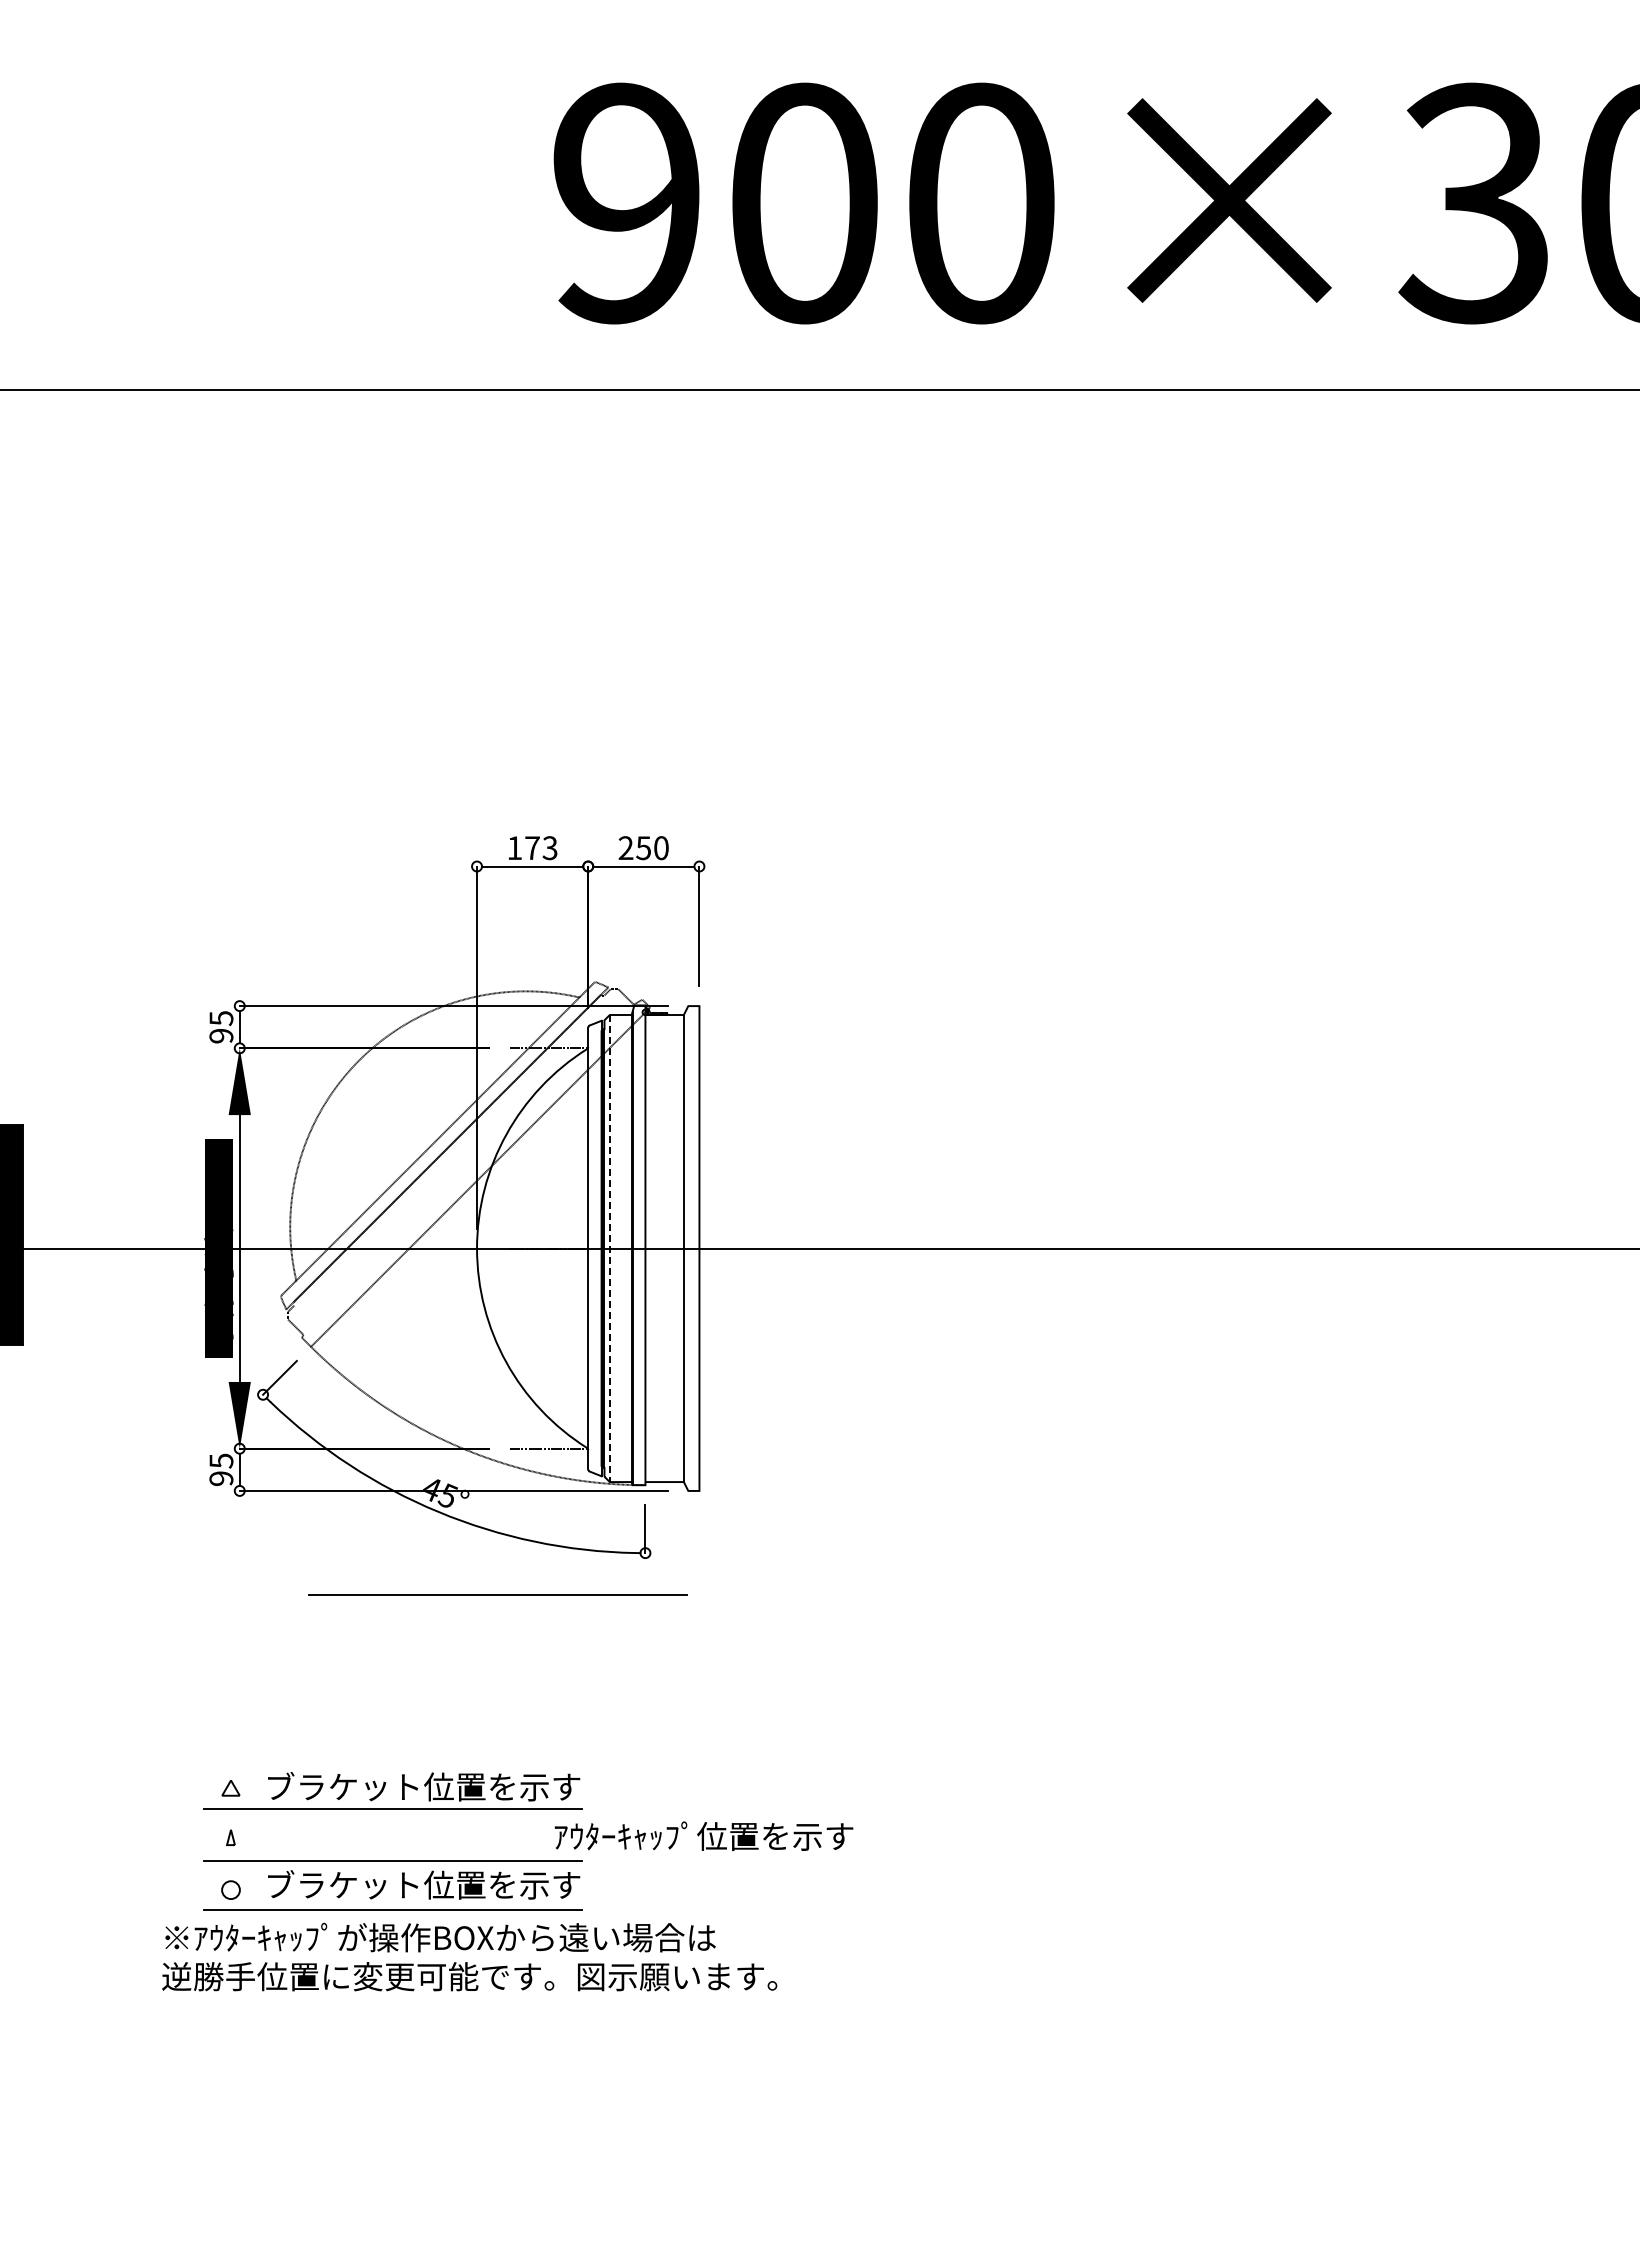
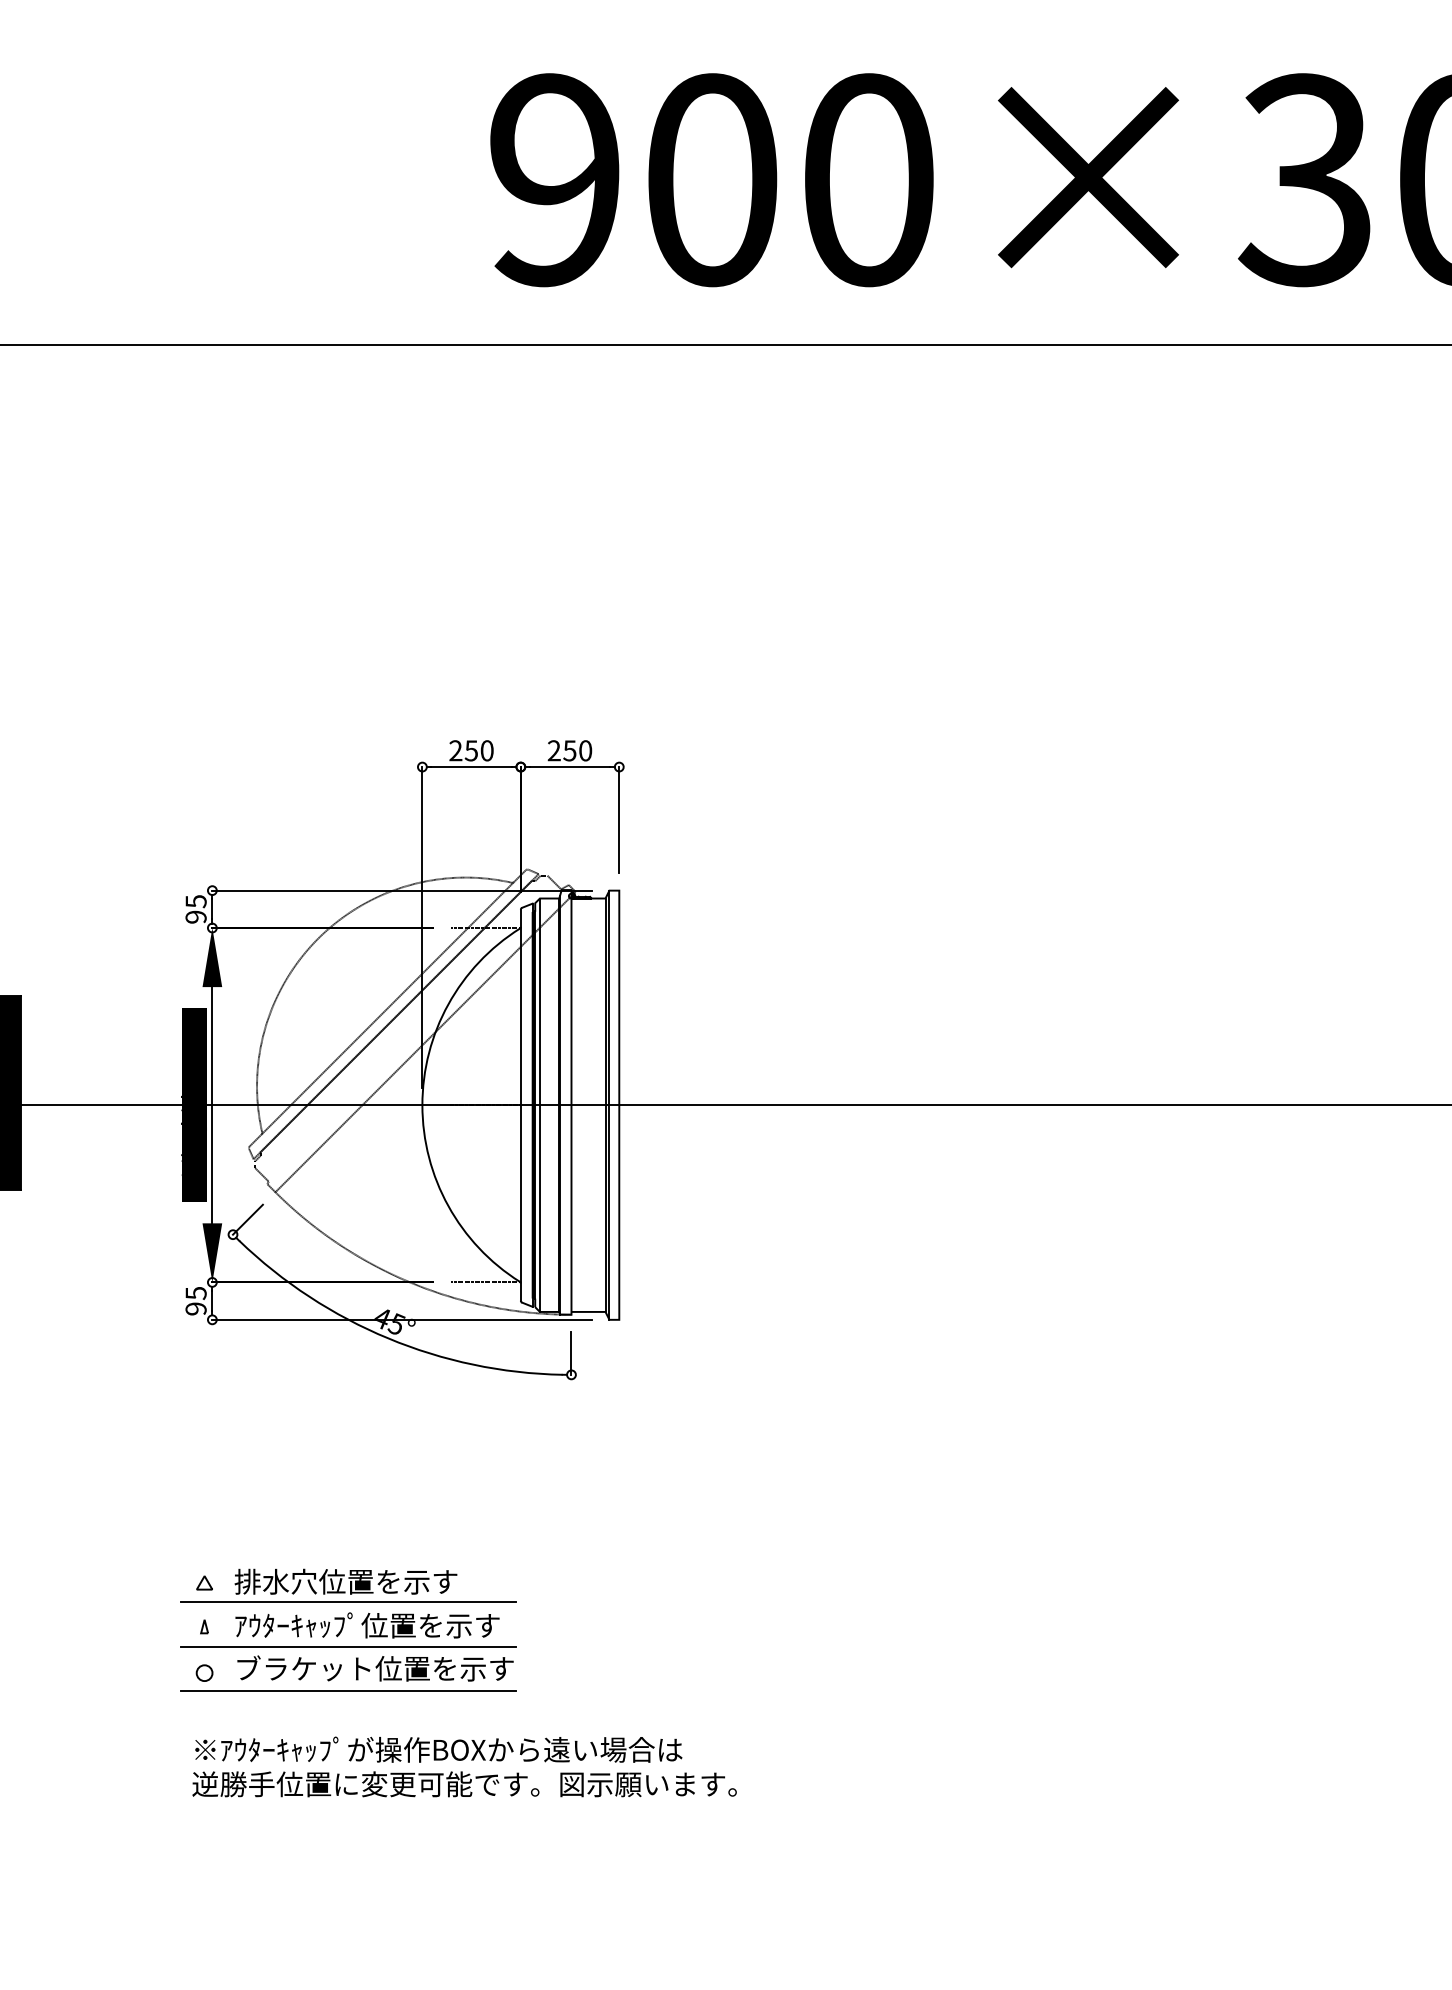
text: (532, 848) -> (471, 751), 173 -> 250
line: (609, 1248) -> (539, 1105), dashed -> solid
line: (688, 1248) -> (609, 1105), added
line: (497, 1594) -> (440, 1411), removed
text: (422, 1786) -> (374, 1581), ブラケット位置を示す -> 排水穴位置を示す
text: (703, 1835) -> (367, 1624), moved
text: (469, 1956) -> (464, 1766), moved

